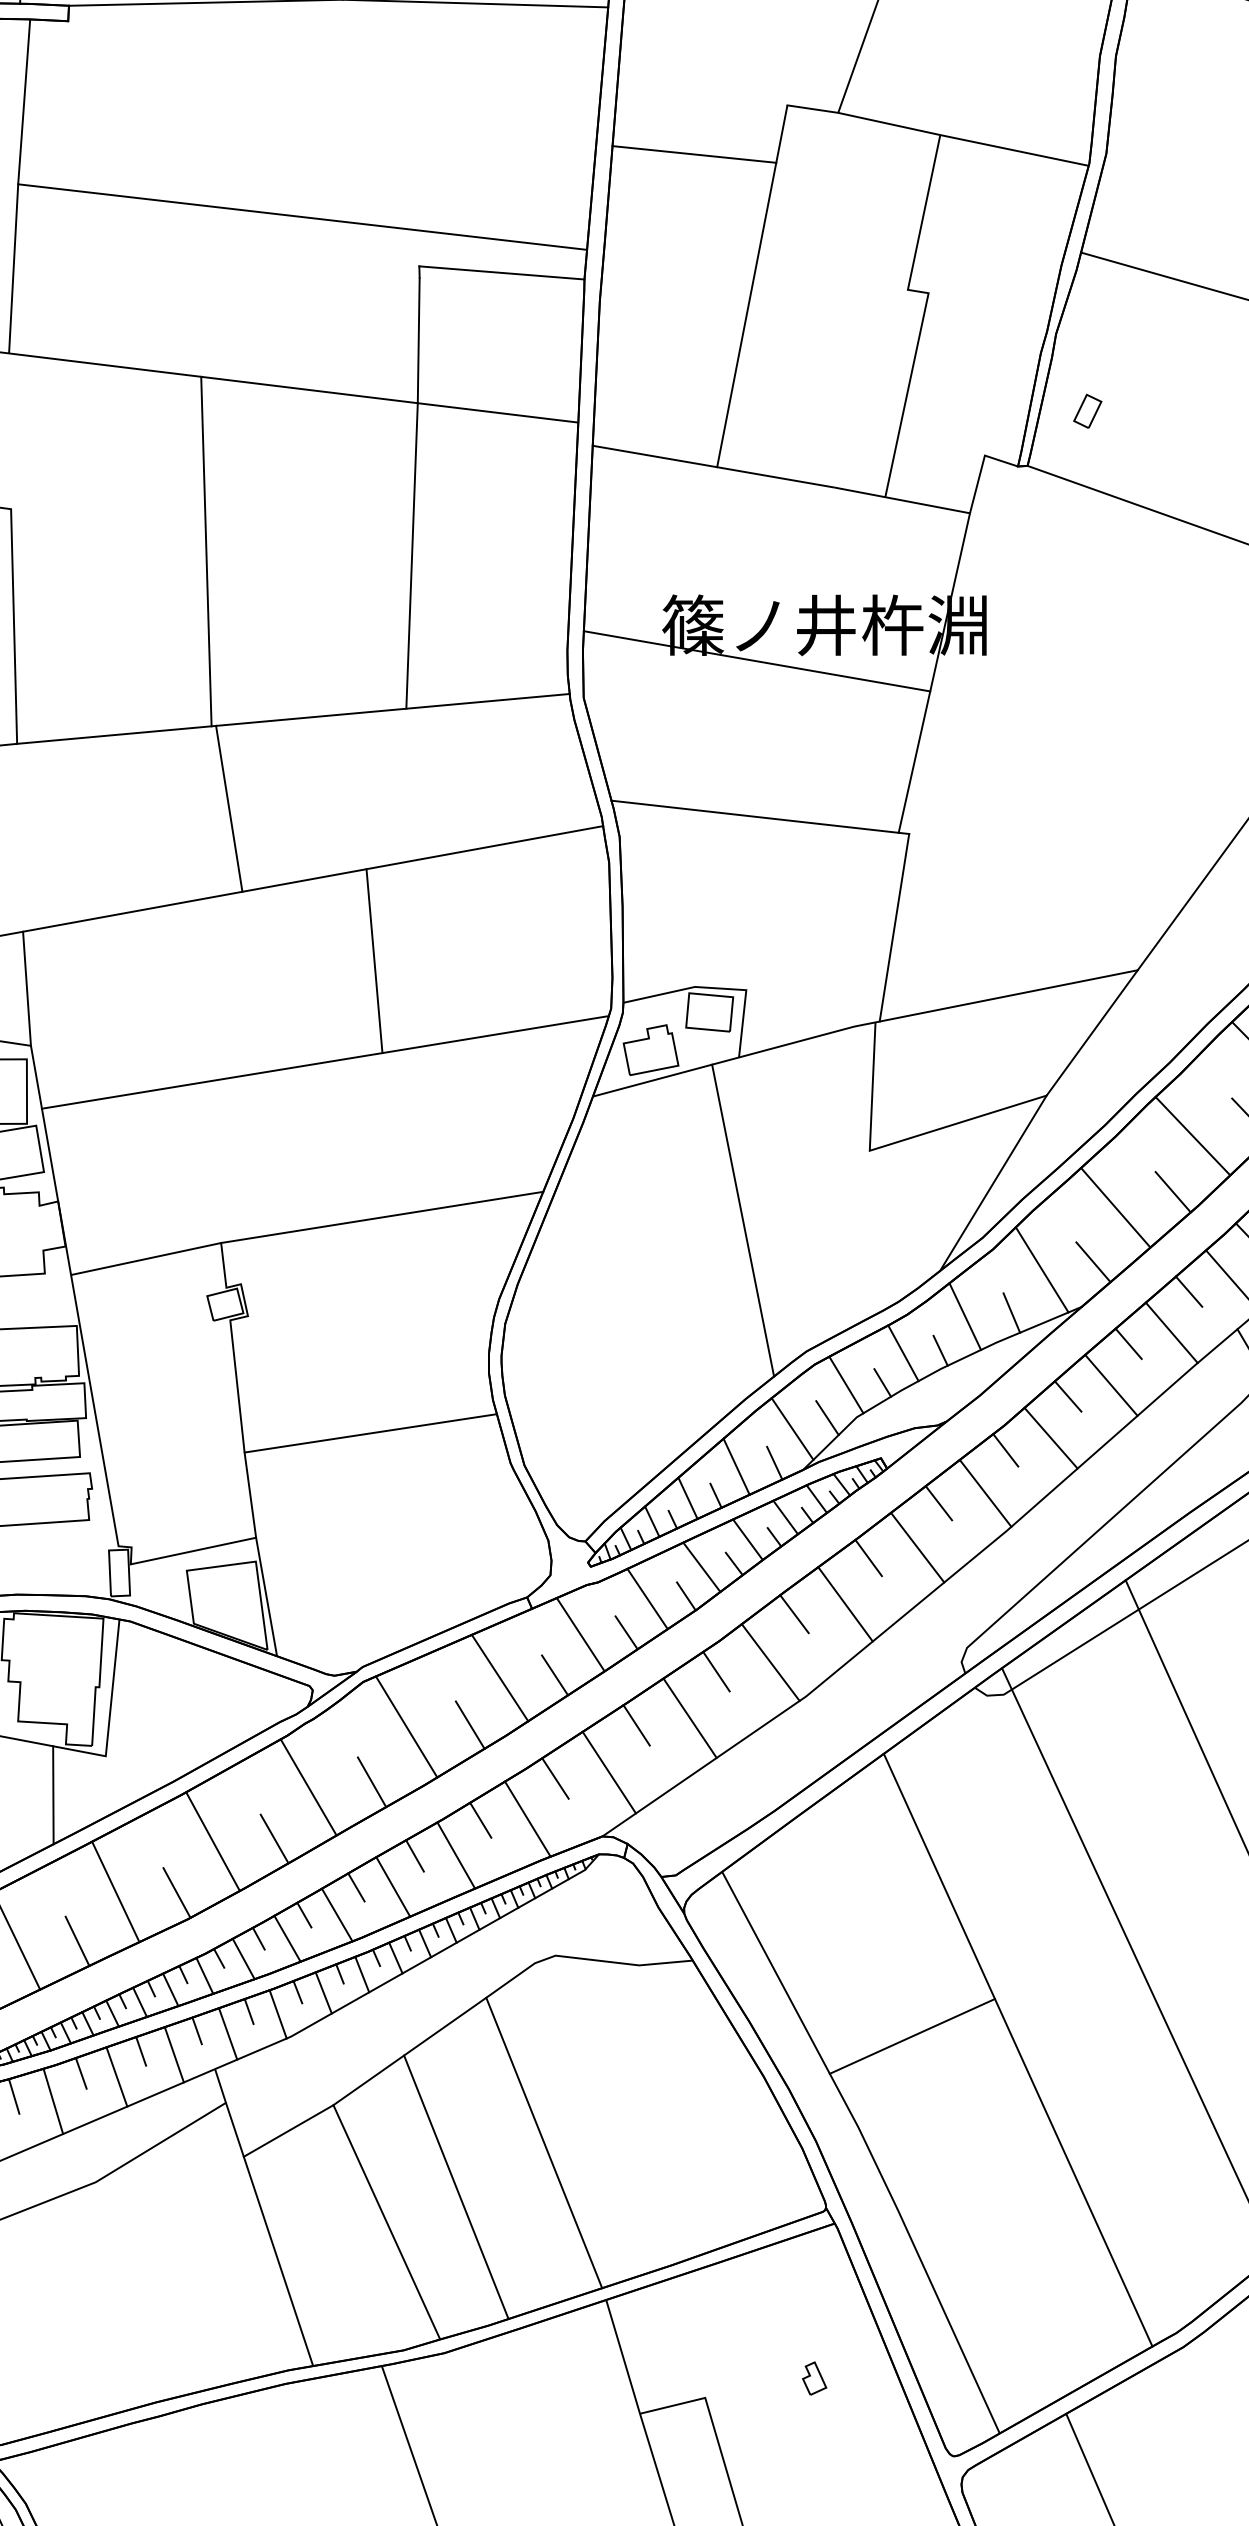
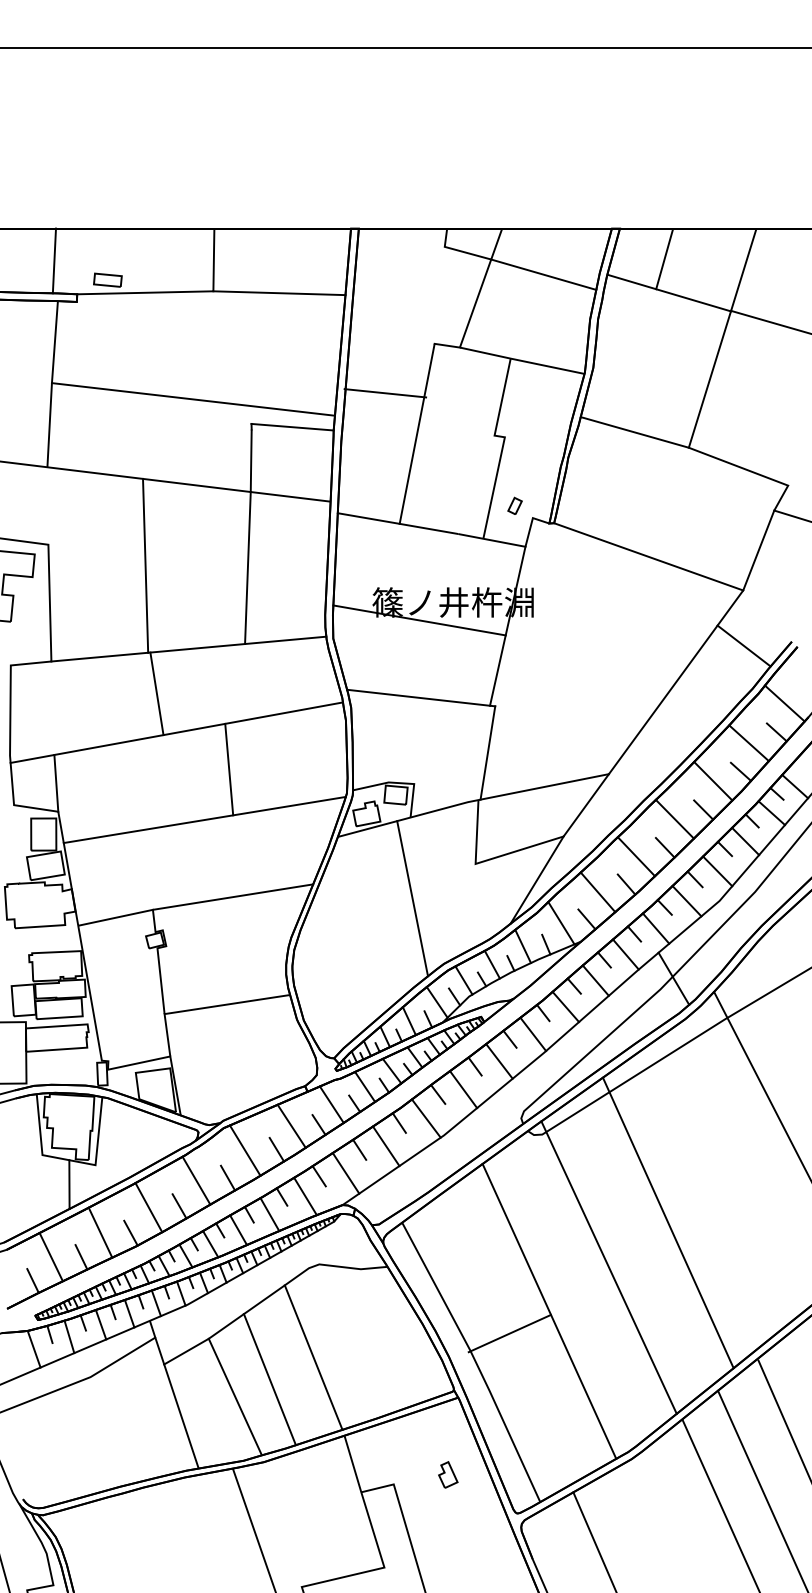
line: (694, 154) -> (385, 393), moved
part: (1086, 410) -> (514, 505), moved
line: (911, 2036) -> (509, 1333), moved
part: (813, 2377) -> (447, 1474), size x1.6

